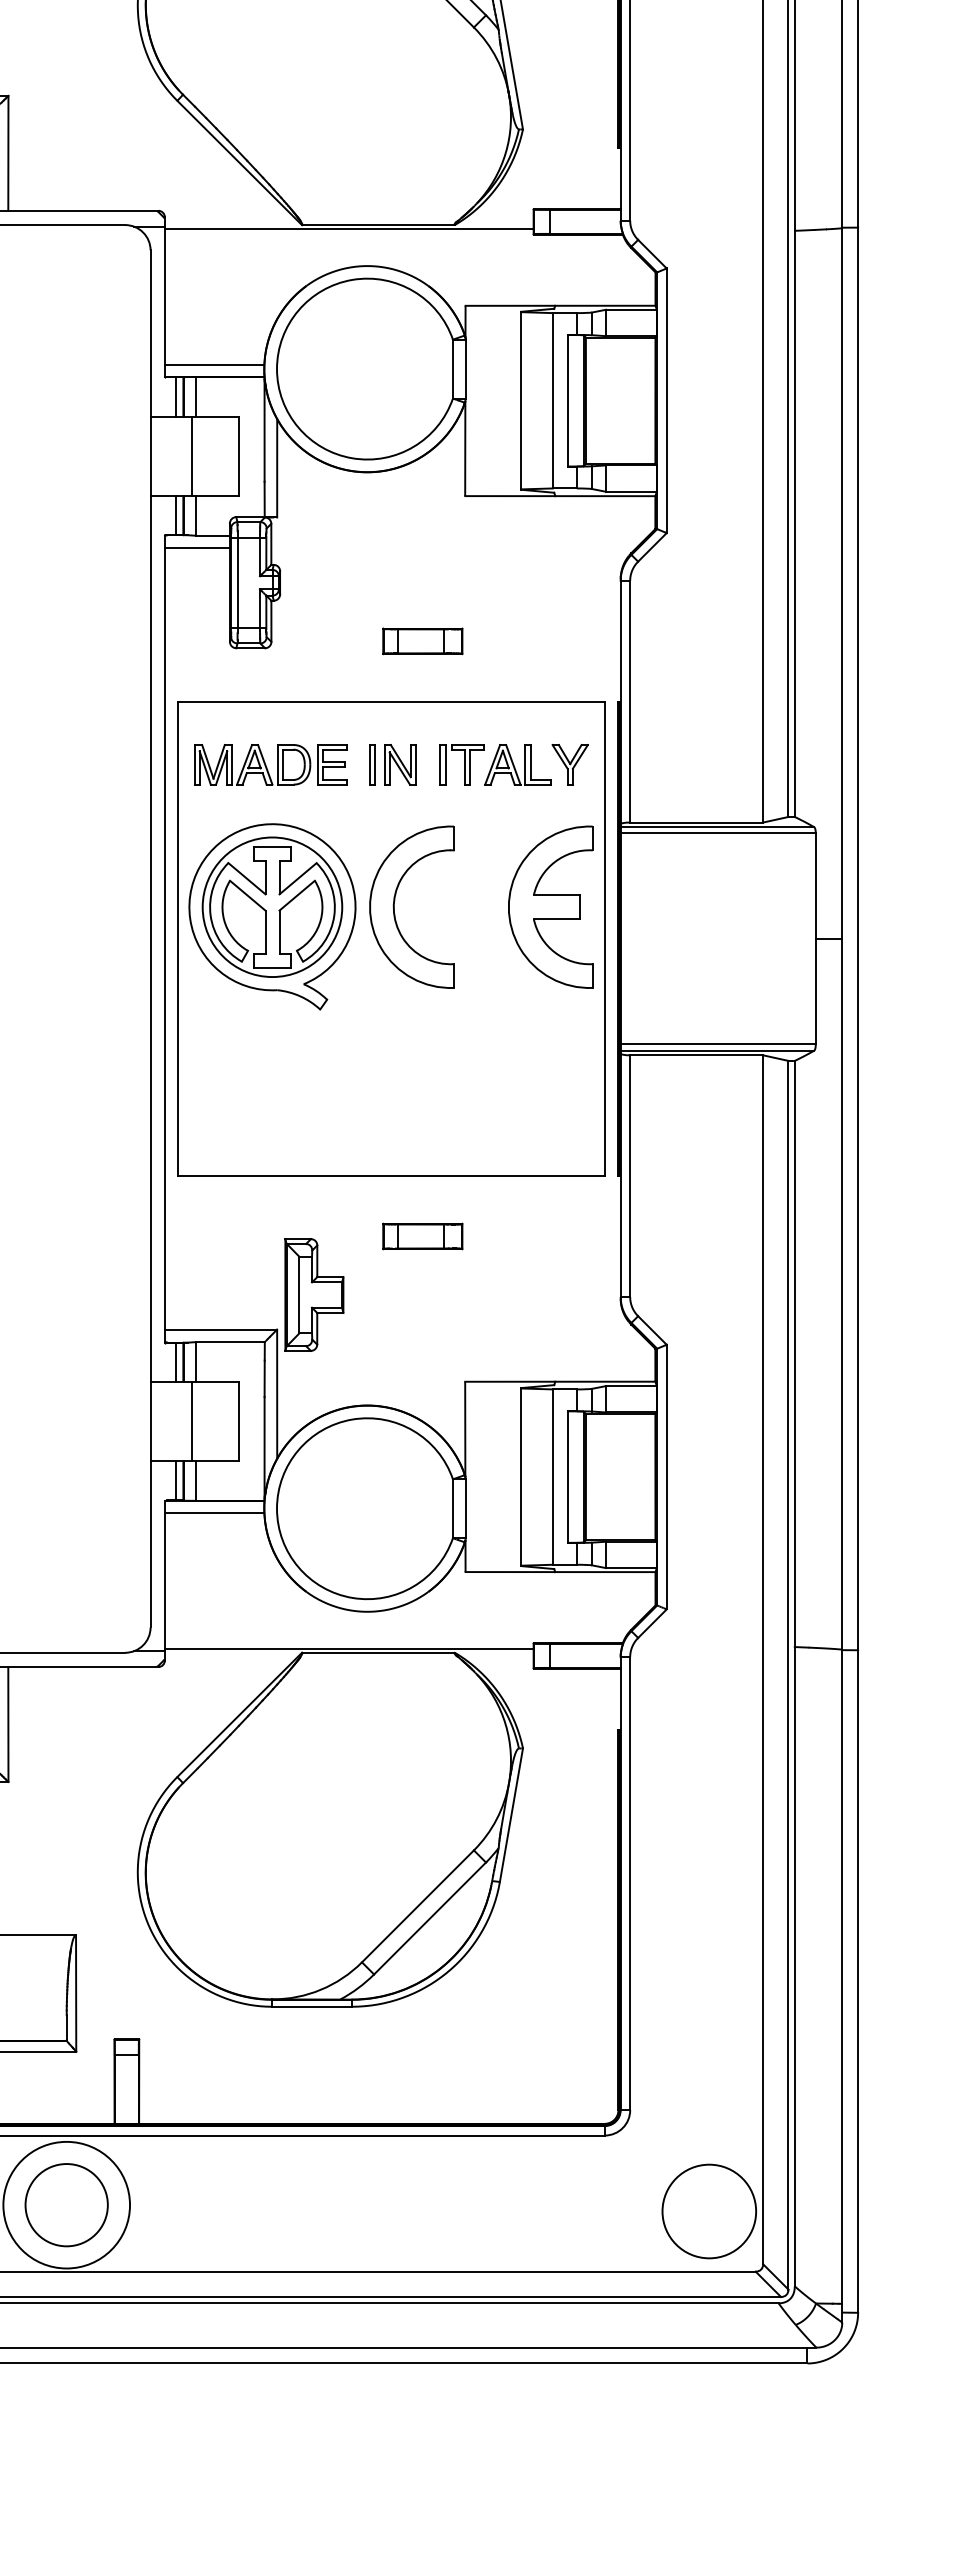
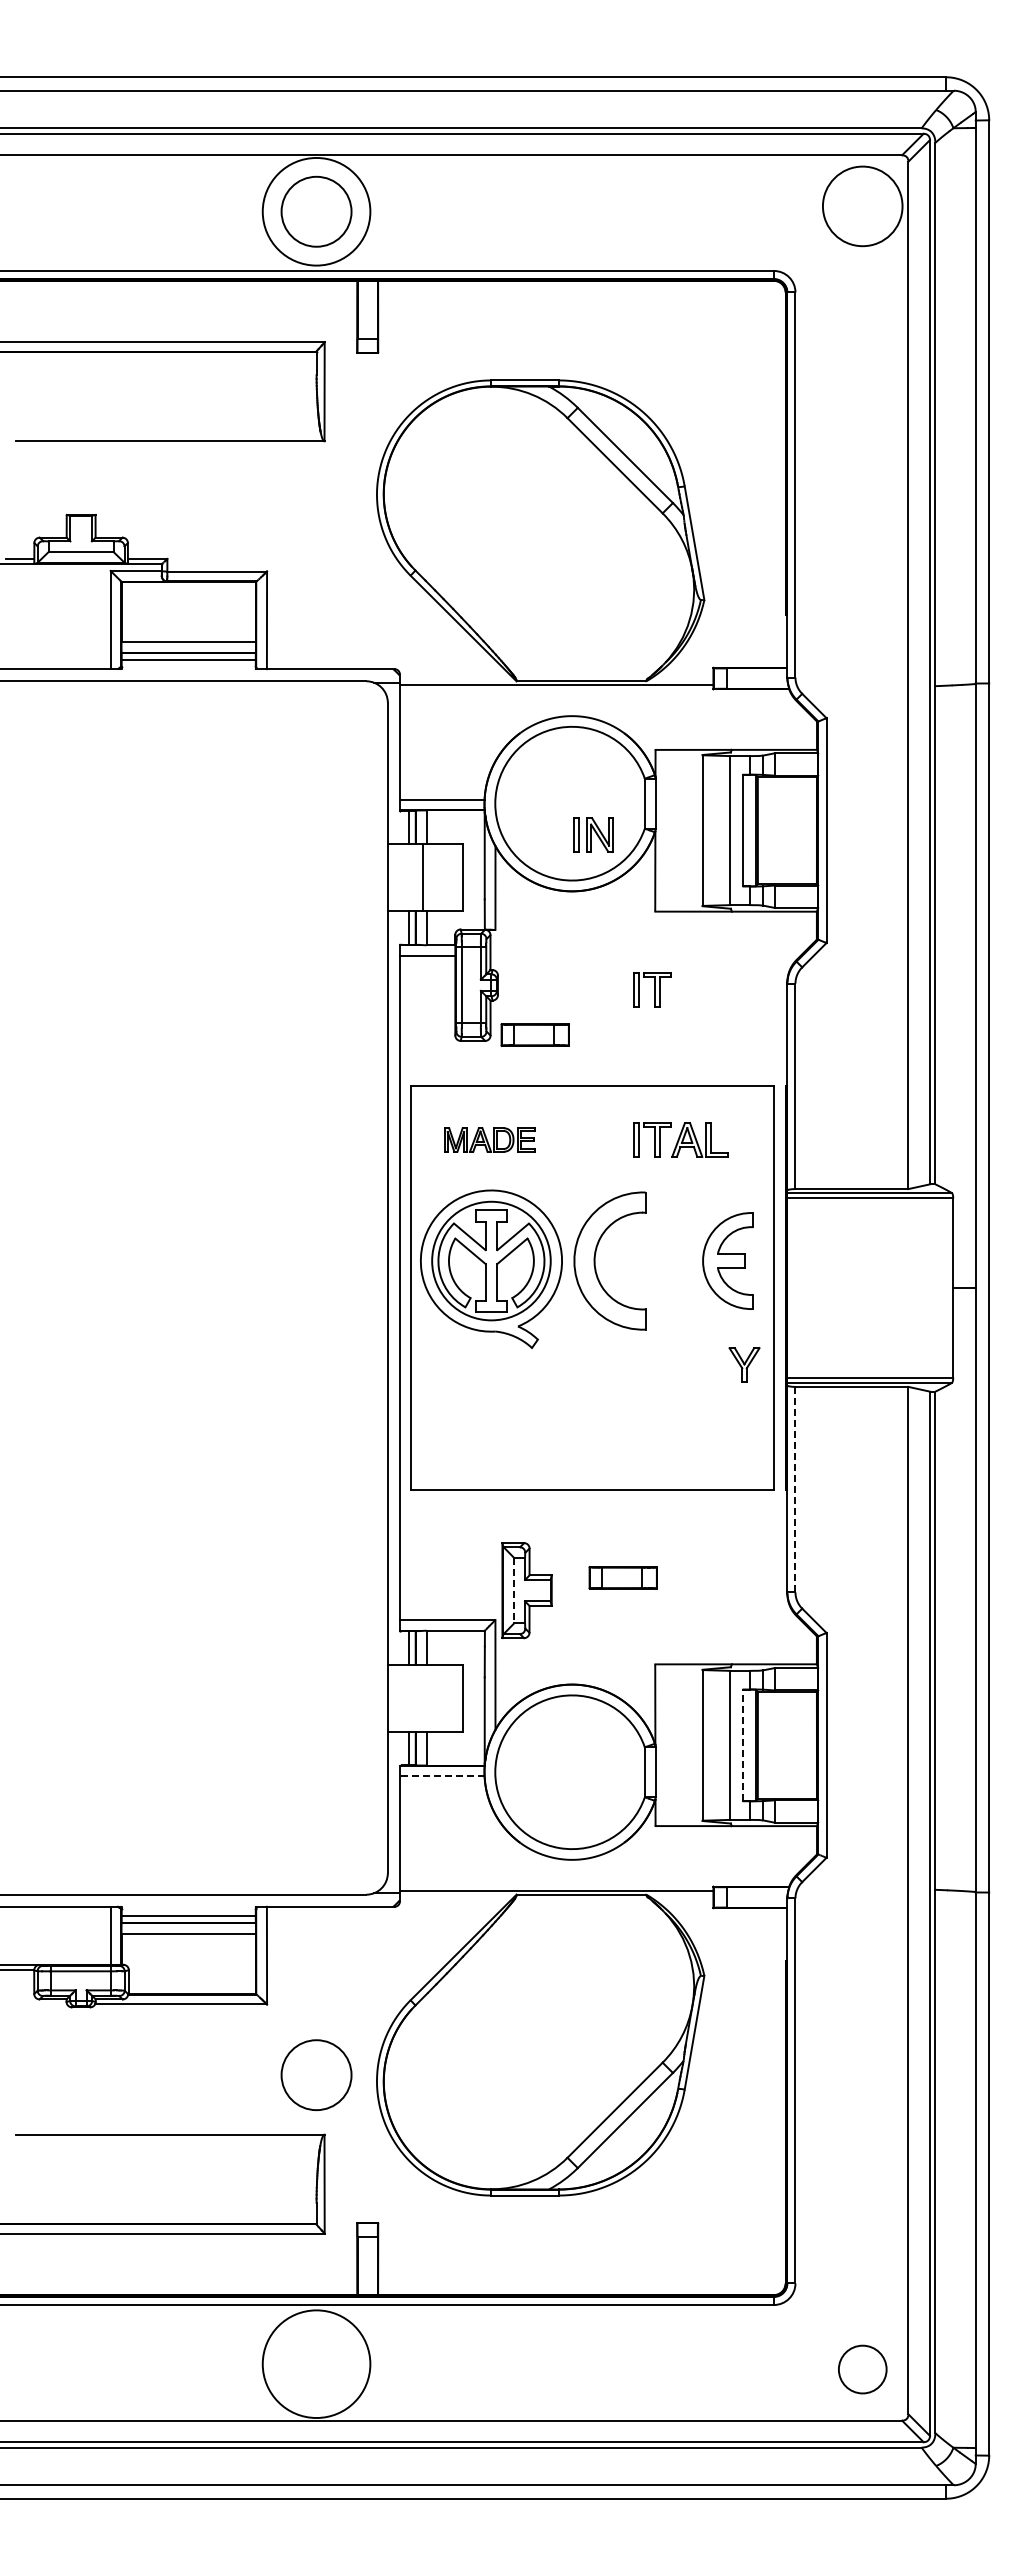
part: (461, 587) -> (652, 989), added
part: (421, 640) -> (534, 1034), moved
part: (270, 764) -> (489, 1139), size x0.7
part: (392, 764) -> (593, 834), moved
part: (570, 764) -> (744, 1364), moved
part: (550, 906) -> (727, 1260), size x0.7
line: (630, 1176) -> (795, 1489), solid -> dashed
part: (421, 1236) -> (622, 1577), moved
line: (299, 1294) -> (514, 1590), solid -> dashed
line: (191, 1420) -> (422, 1697), removed
line: (567, 1477) -> (742, 1745), solid -> dashed
line: (213, 1512) -> (441, 1775), solid -> dashed
circle: (66, 2205) -> (316, 2075), moved
circle: (709, 2211) -> (862, 2369), size x0.6

